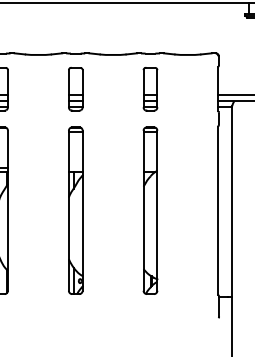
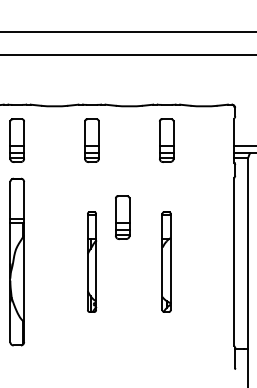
part: (106, 166) -> (122, 217), added
part: (75, 210) -> (91, 261), size x0.6
part: (150, 210) -> (166, 261), size x0.6

